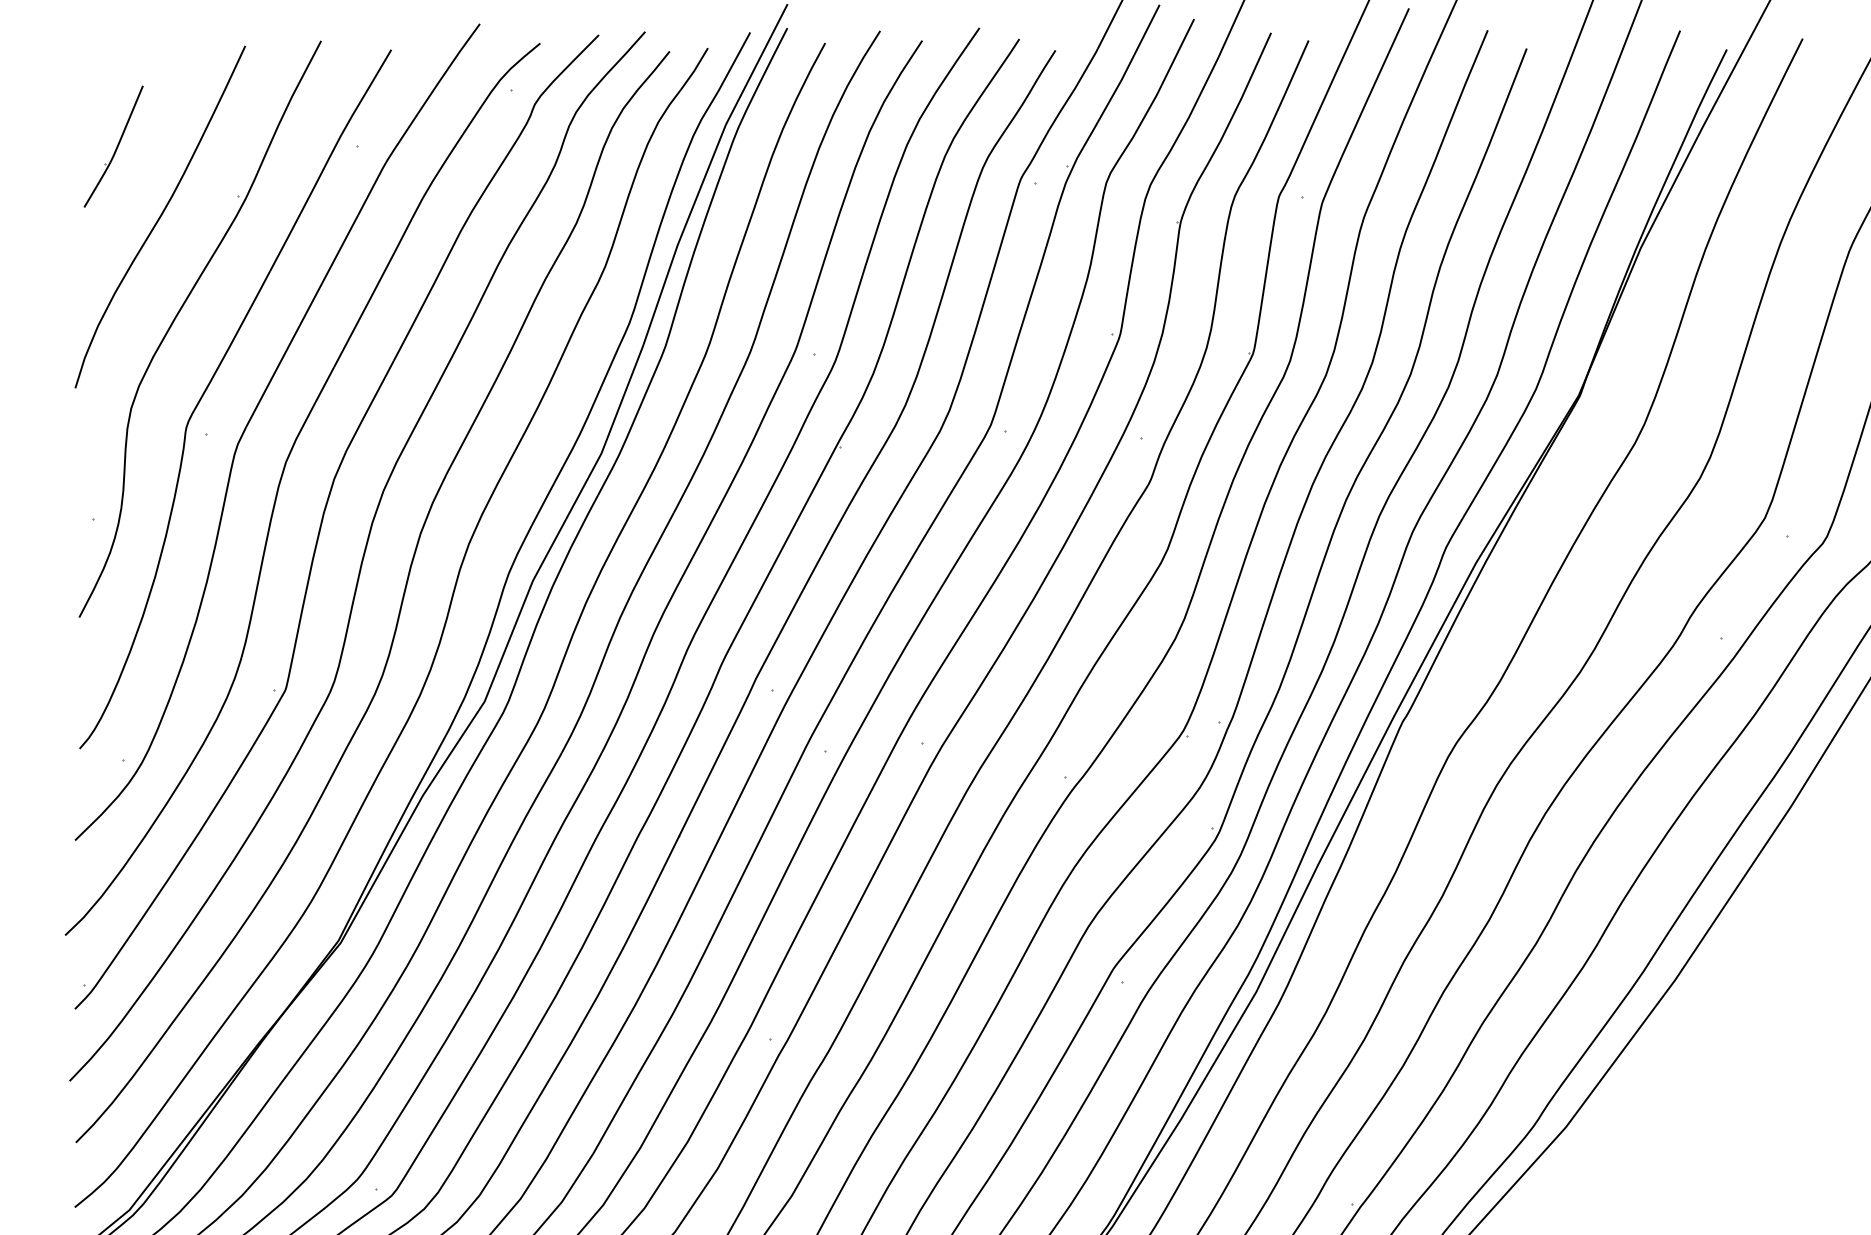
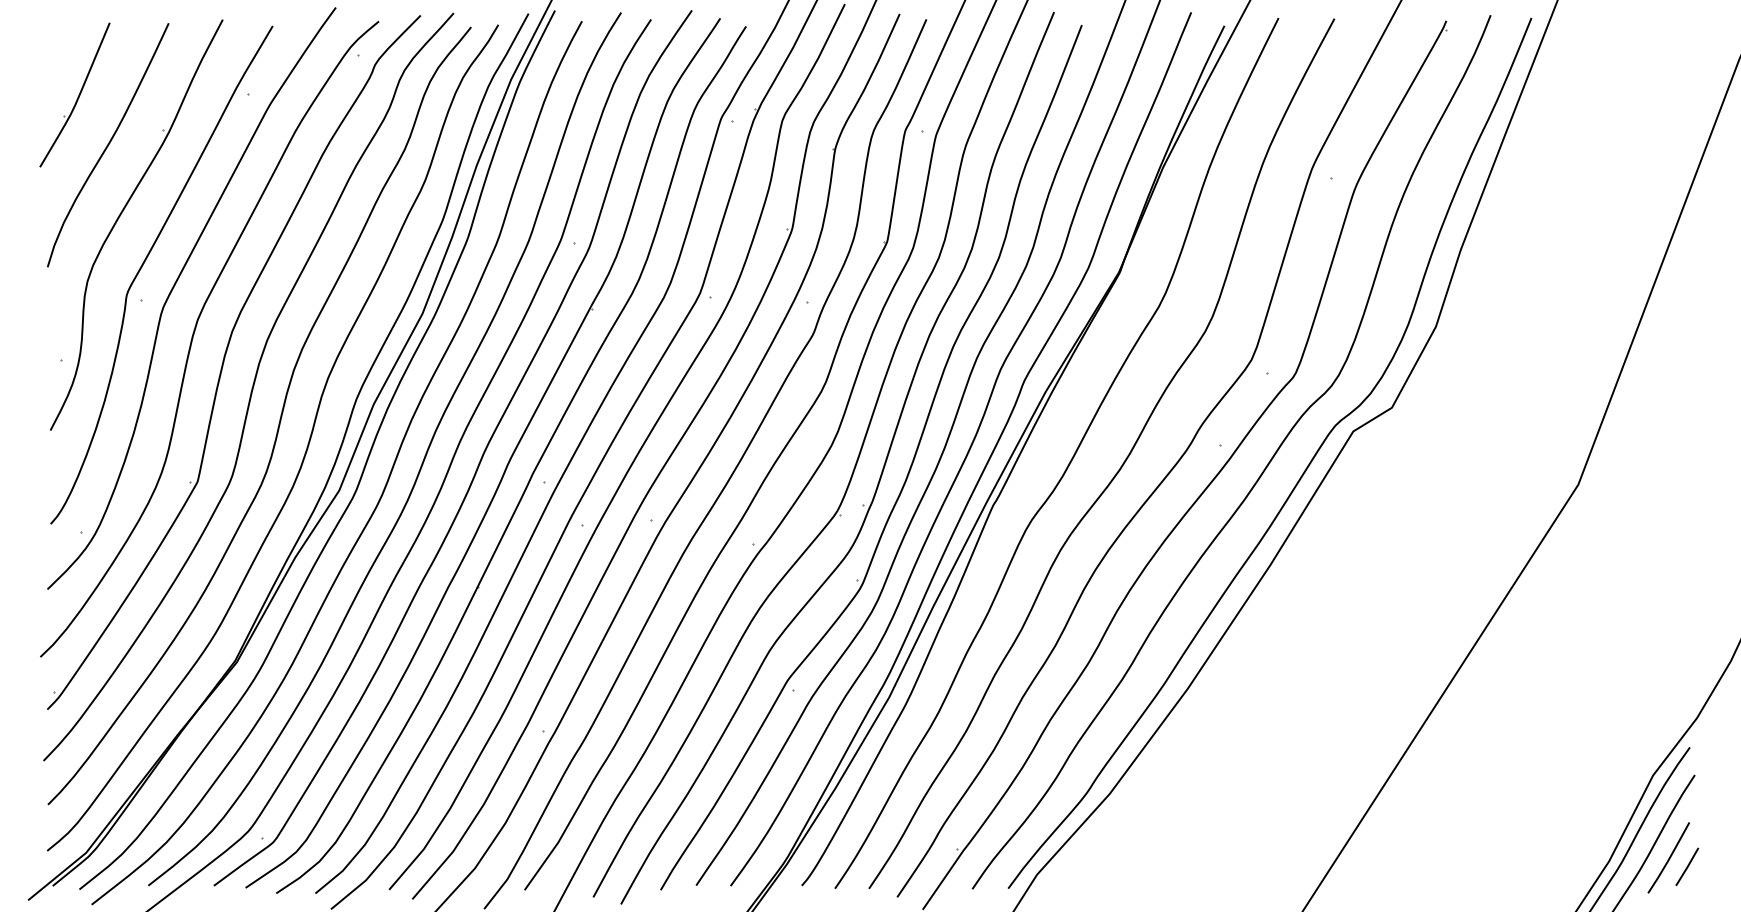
part: (113, 145) -> (74, 94), size x1.67

